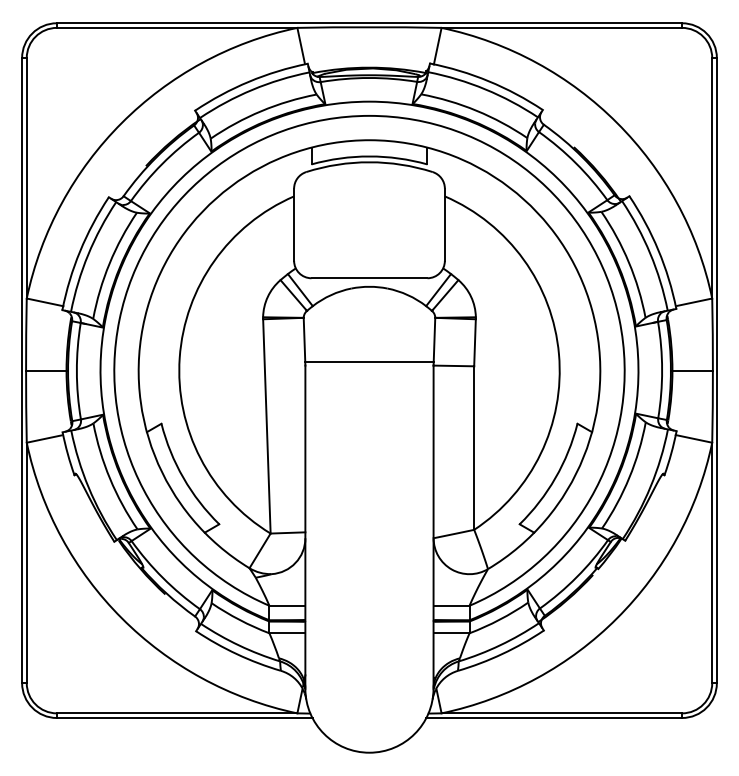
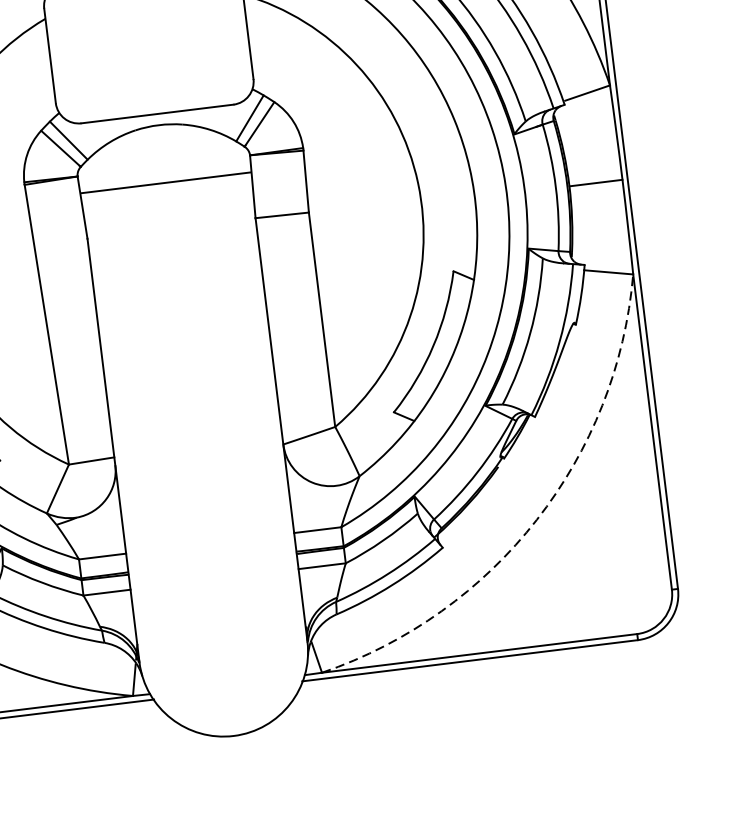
line: (369, 361) -> (165, 182), moved
arc: (617, 618) -> (537, 520), solid -> dashed

